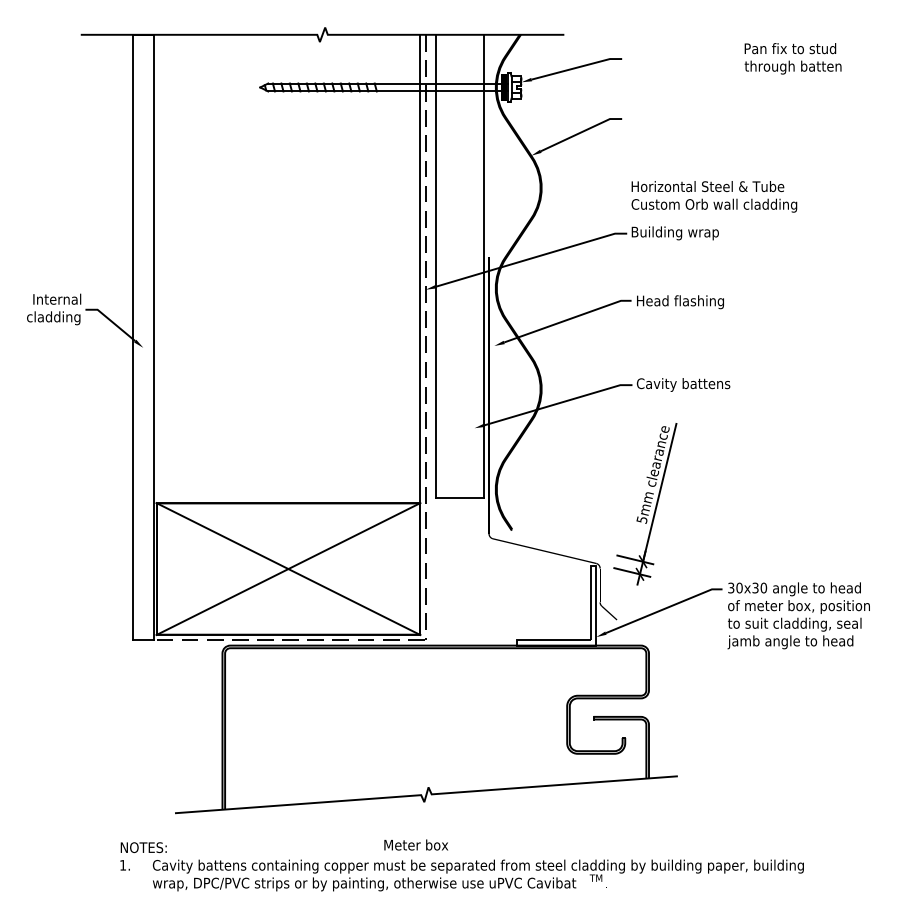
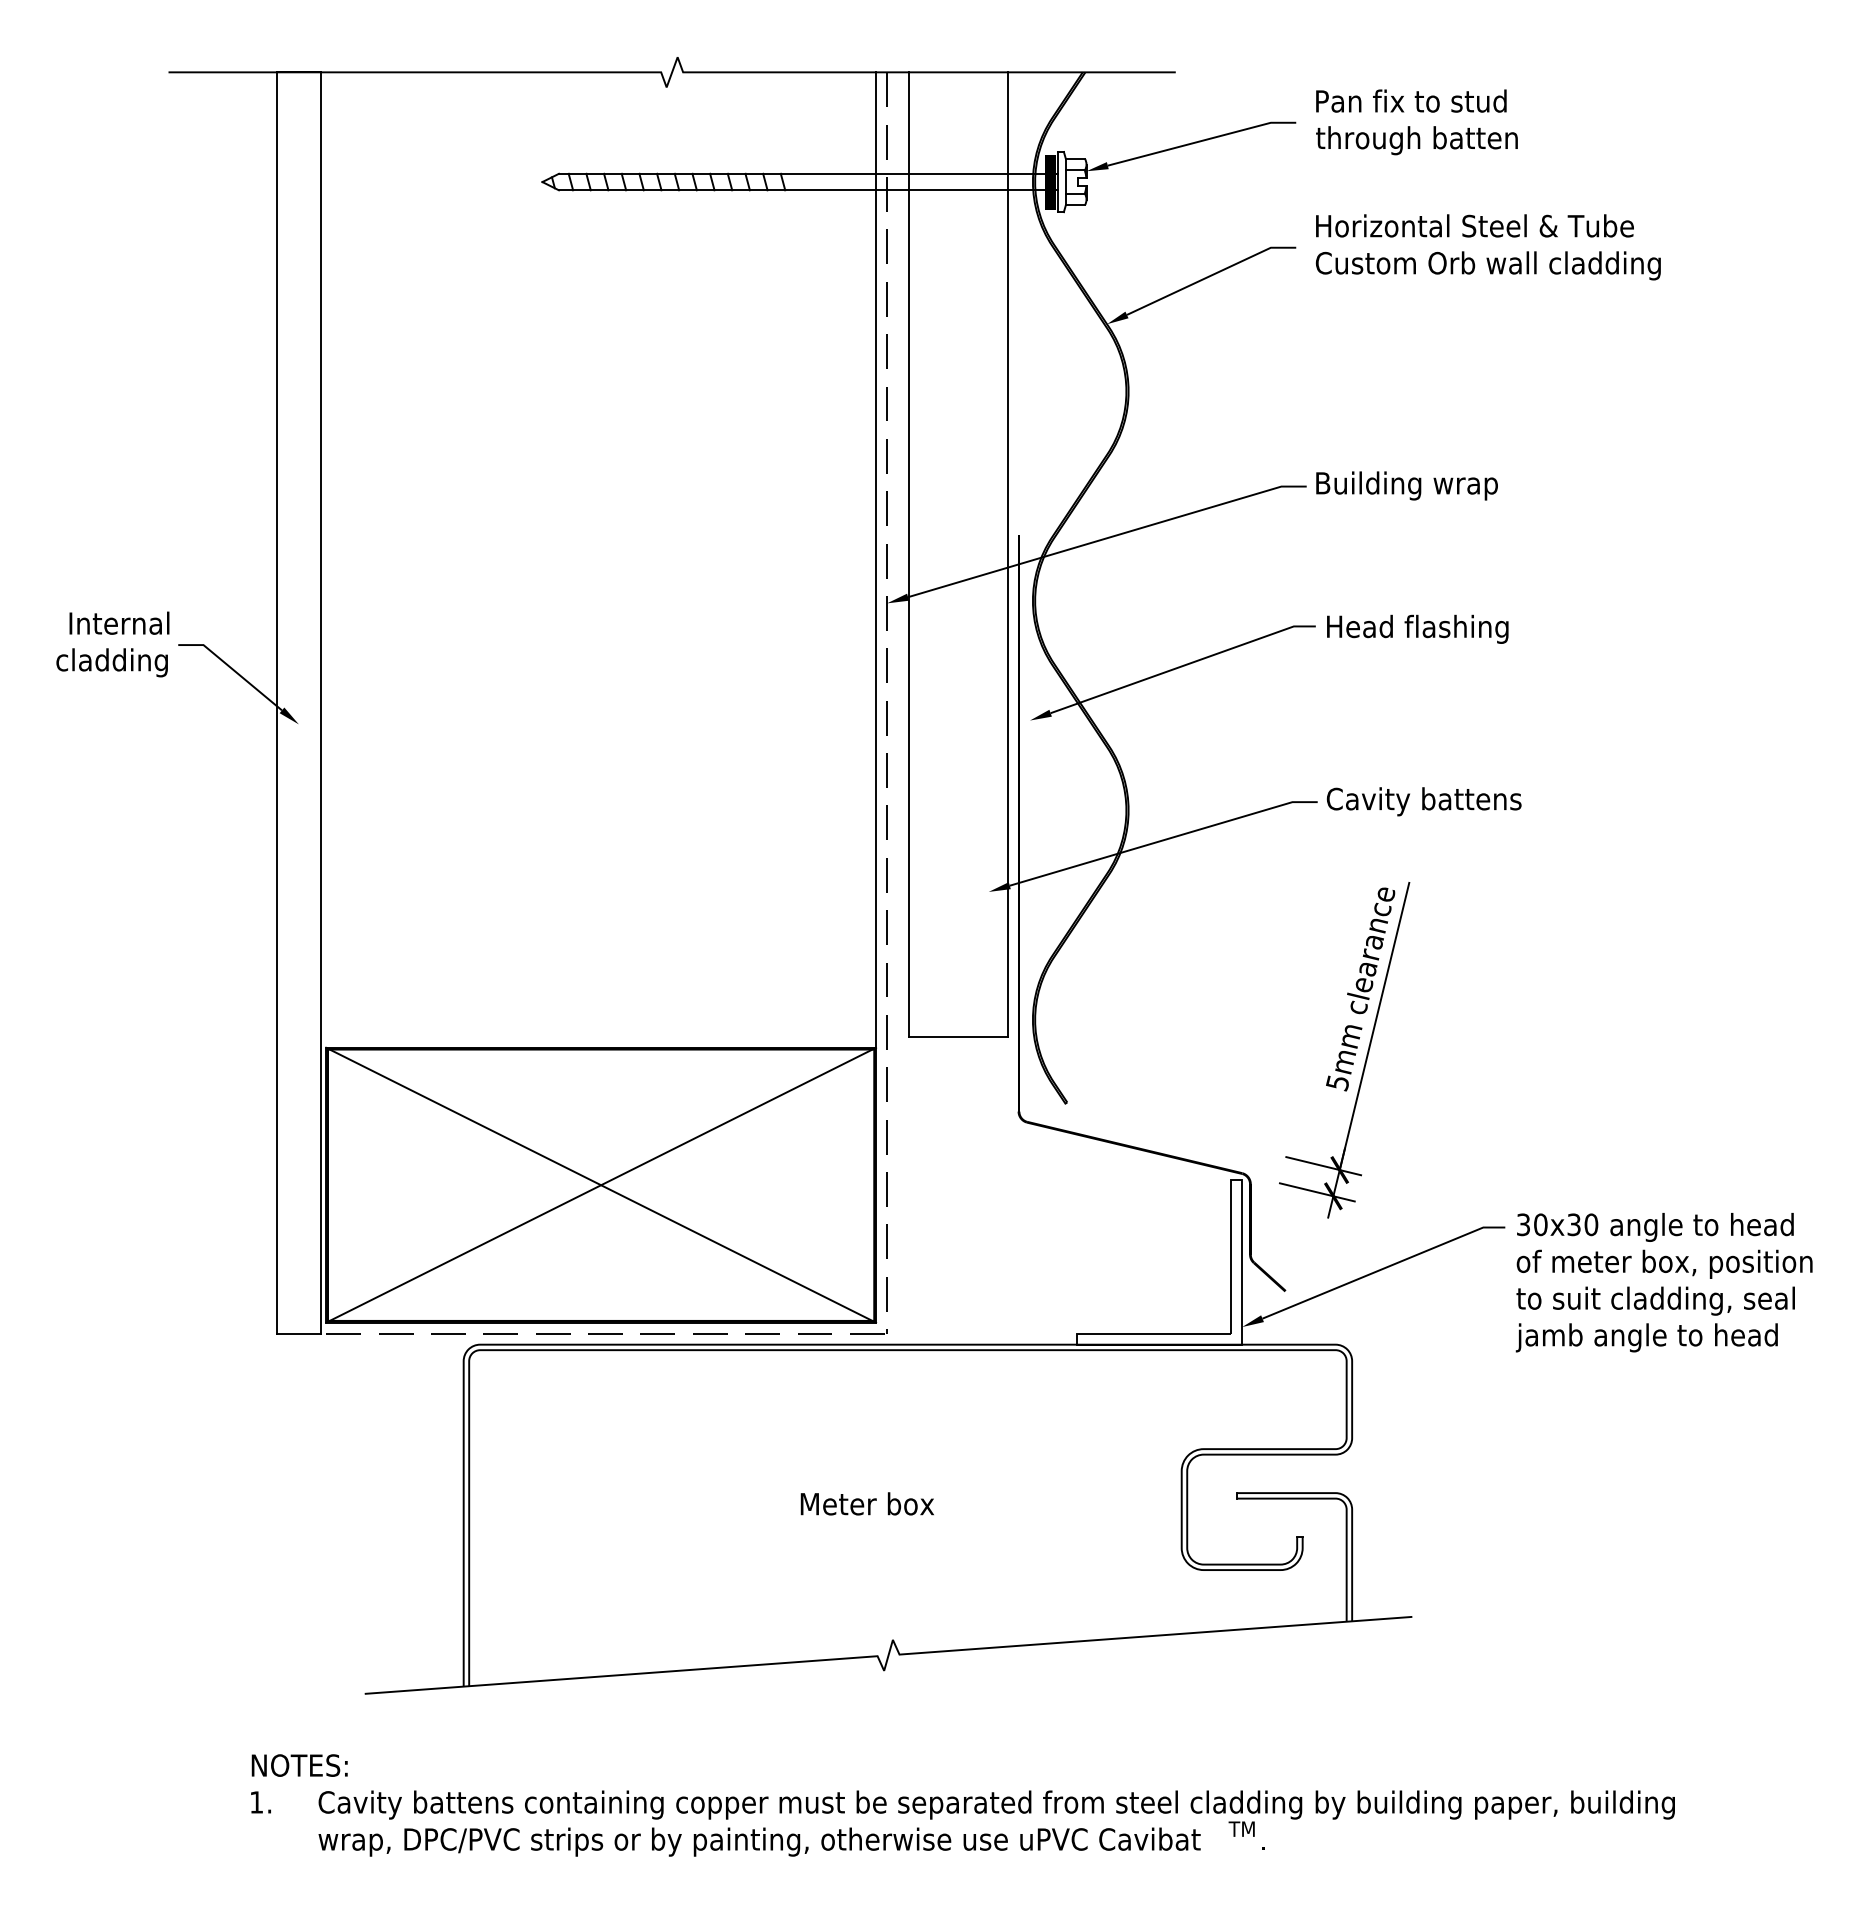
text: (792, 58) -> (1415, 121), moved
text: (714, 196) -> (1488, 246), moved
text: (416, 844) -> (867, 1502), moved

